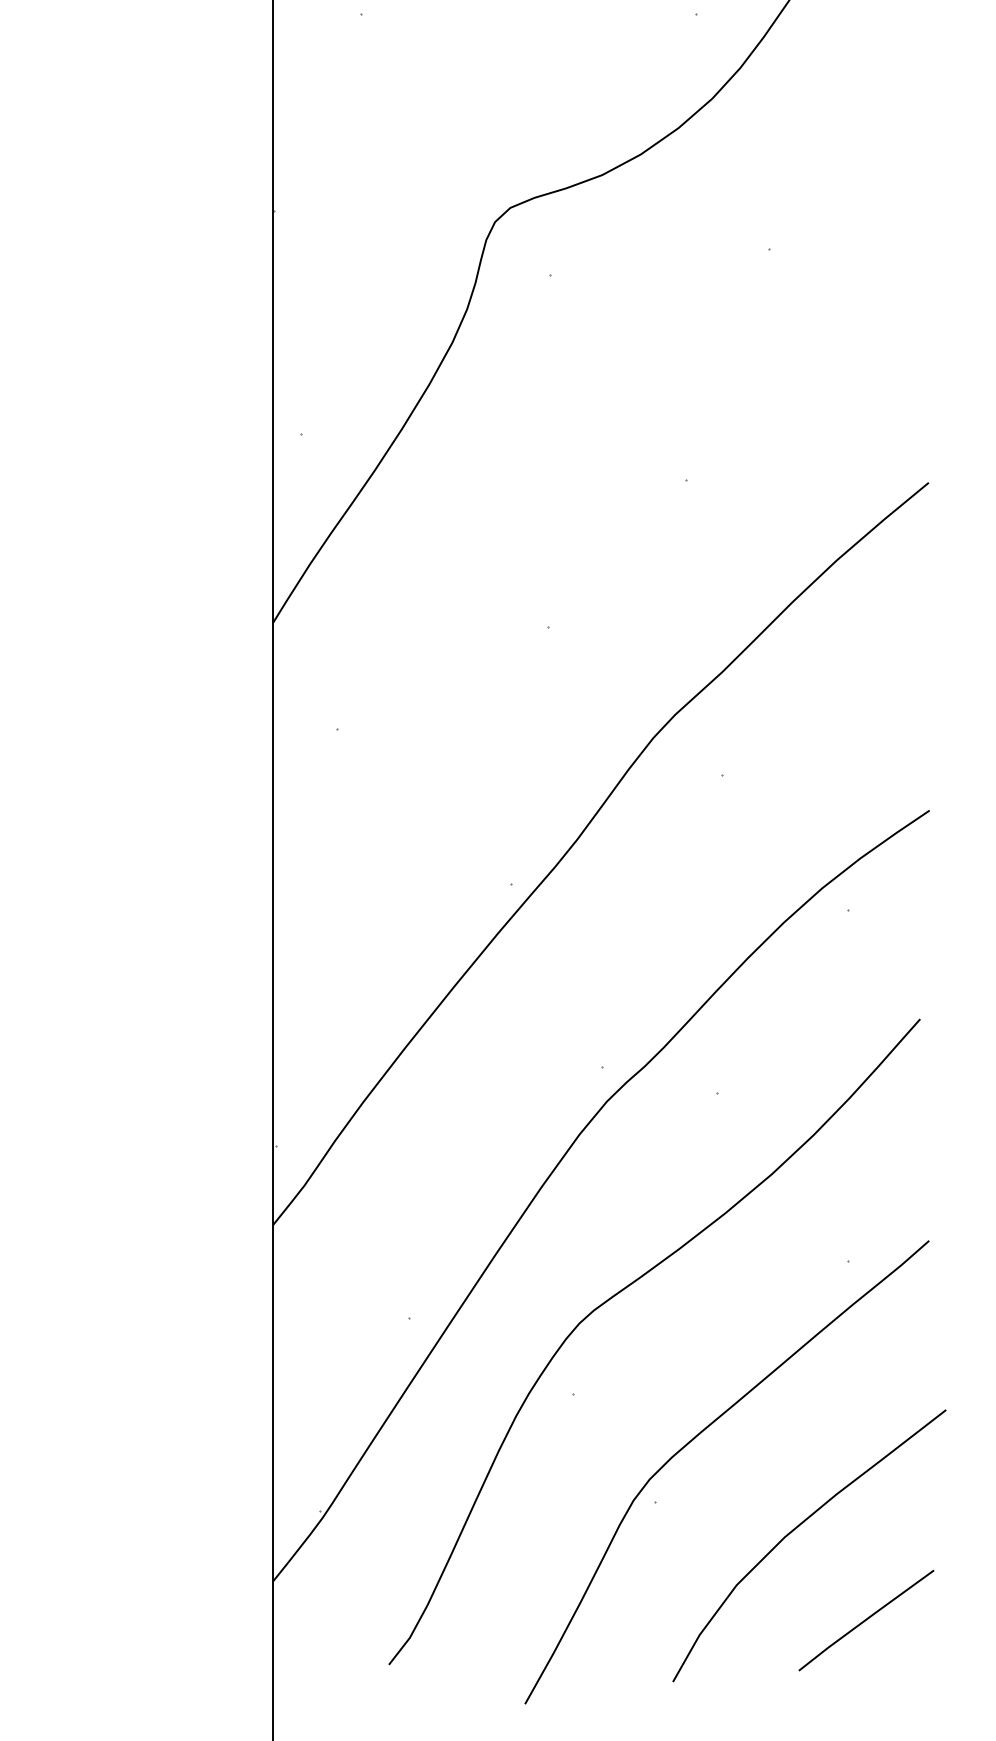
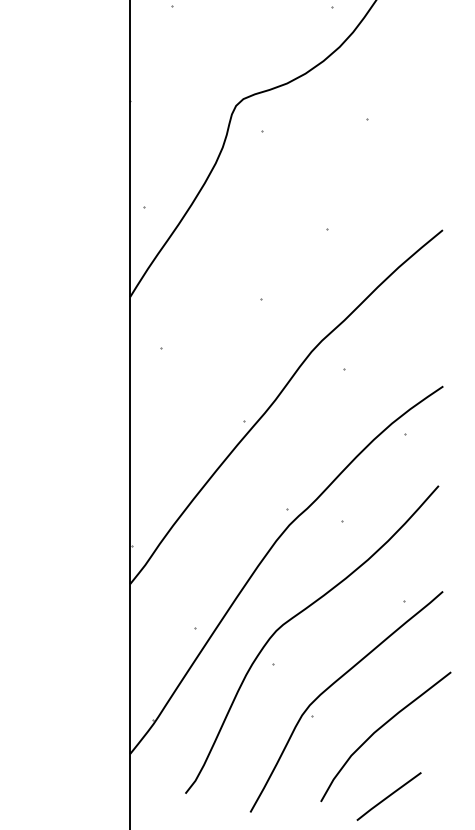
line: (865, 1620) -> (388, 796), moved

